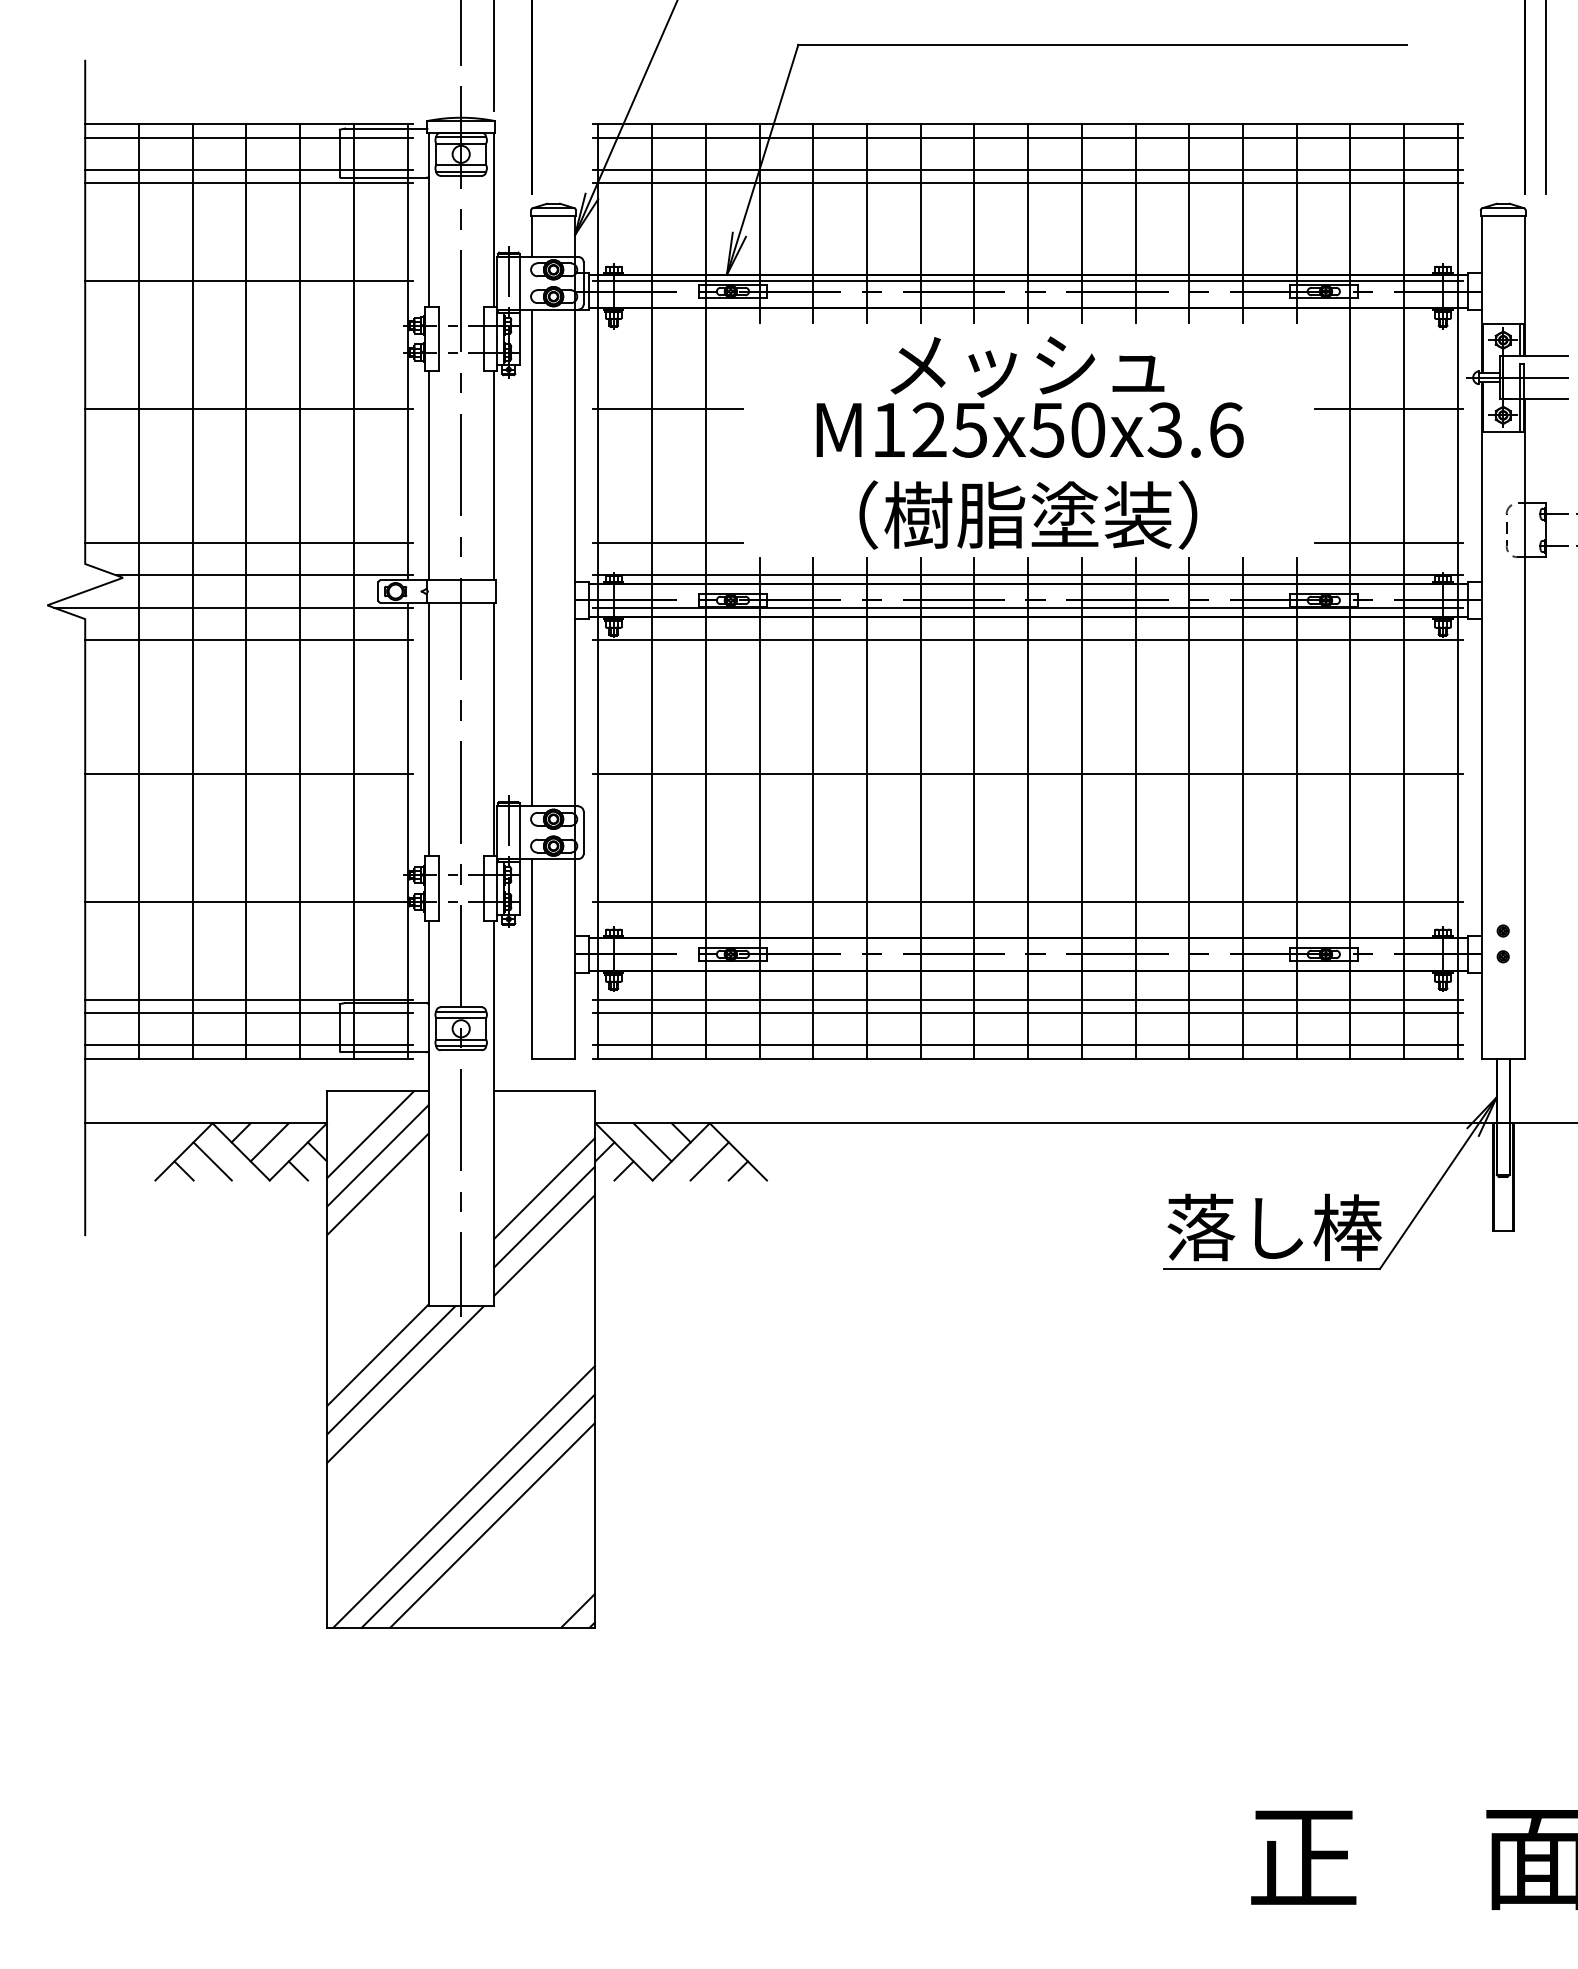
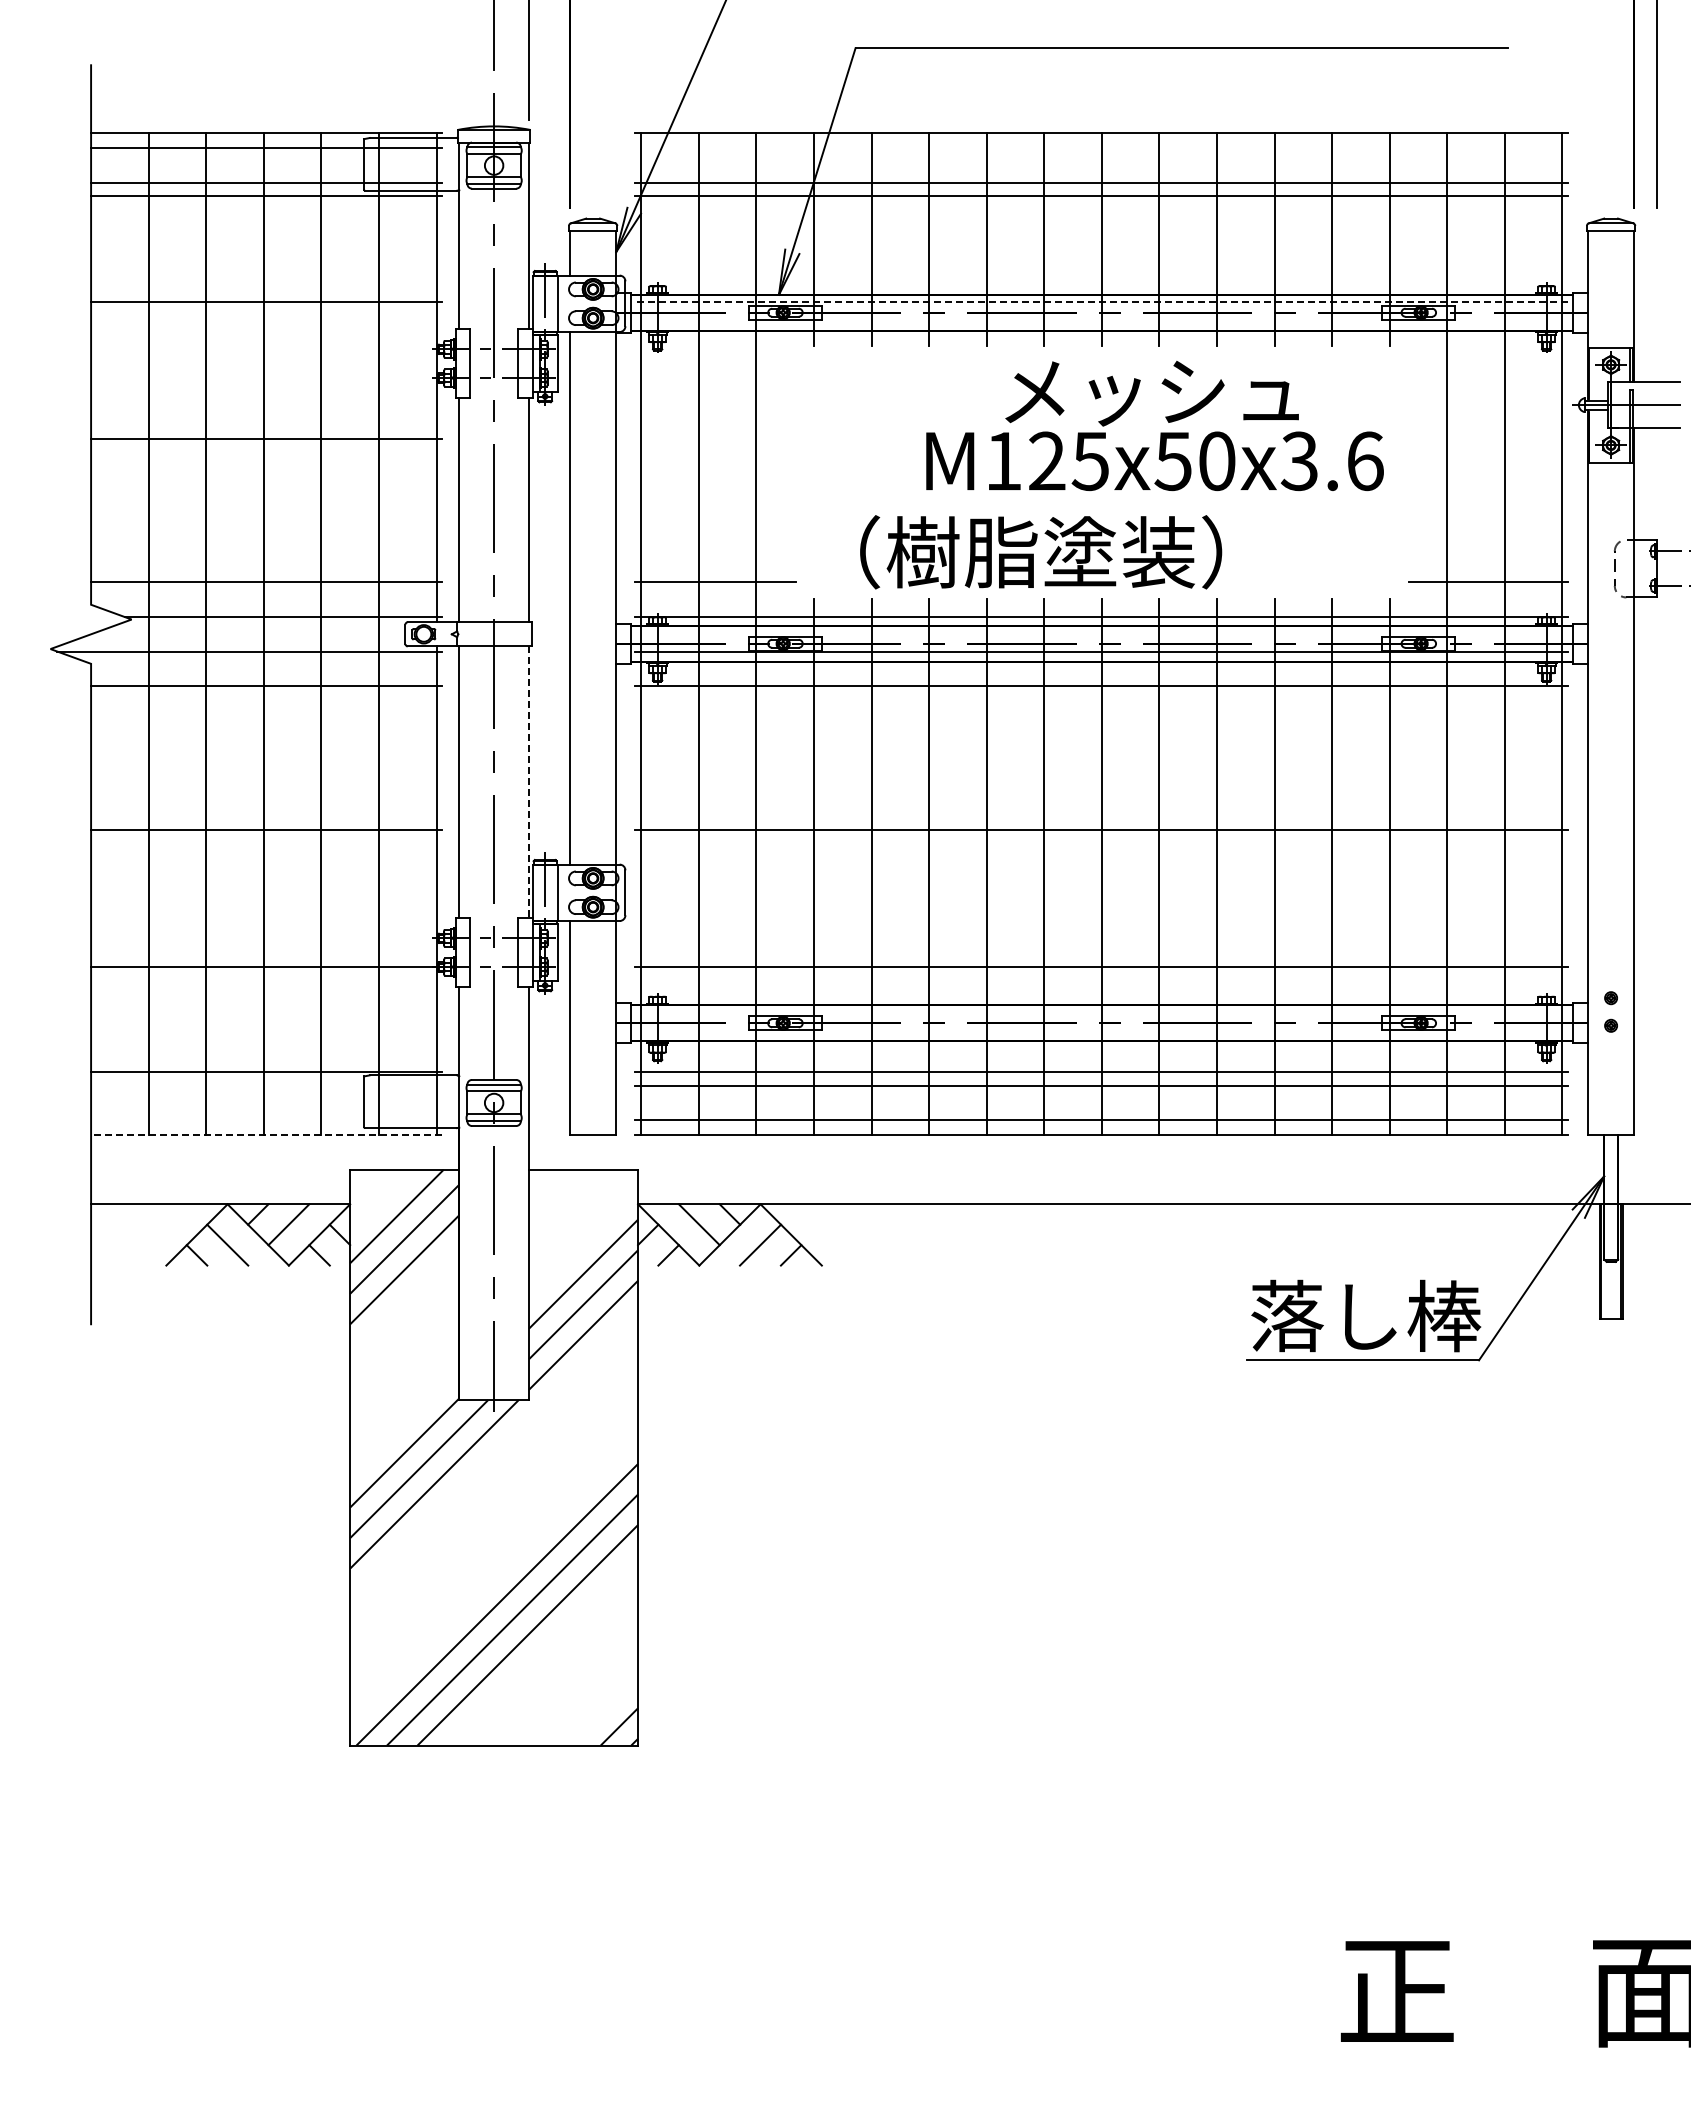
line: (1027, 138) -> (1101, 148), removed
line: (1027, 281) -> (1101, 301), solid -> dashed
text: (1029, 396) -> (1154, 425), moved
line: (667, 408) -> (715, 438), removed
line: (1388, 408) -> (1488, 438), removed
text: (1028, 515) -> (1041, 552), moved
line: (493, 729) -> (528, 782), solid -> dashed
line: (248, 1012) -> (266, 1085), removed
line: (248, 1045) -> (266, 1120), removed
line: (248, 1059) -> (266, 1135), solid -> dashed

